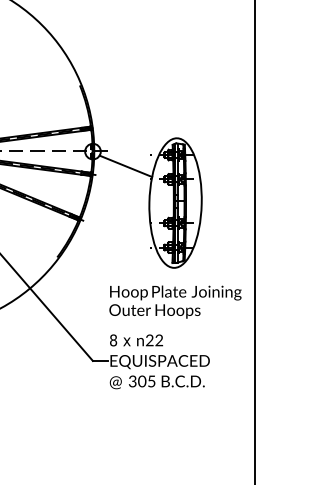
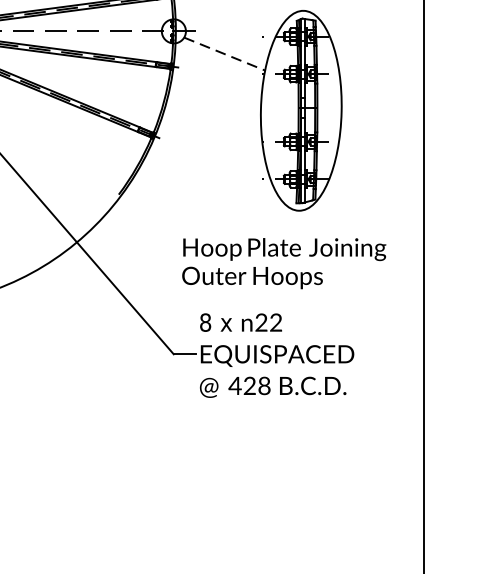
line: (126, 166) -> (225, 54), solid -> dashed
text: (175, 301) -> (284, 262), moved
text: (141, 381) -> (248, 386), 305 -> 428

